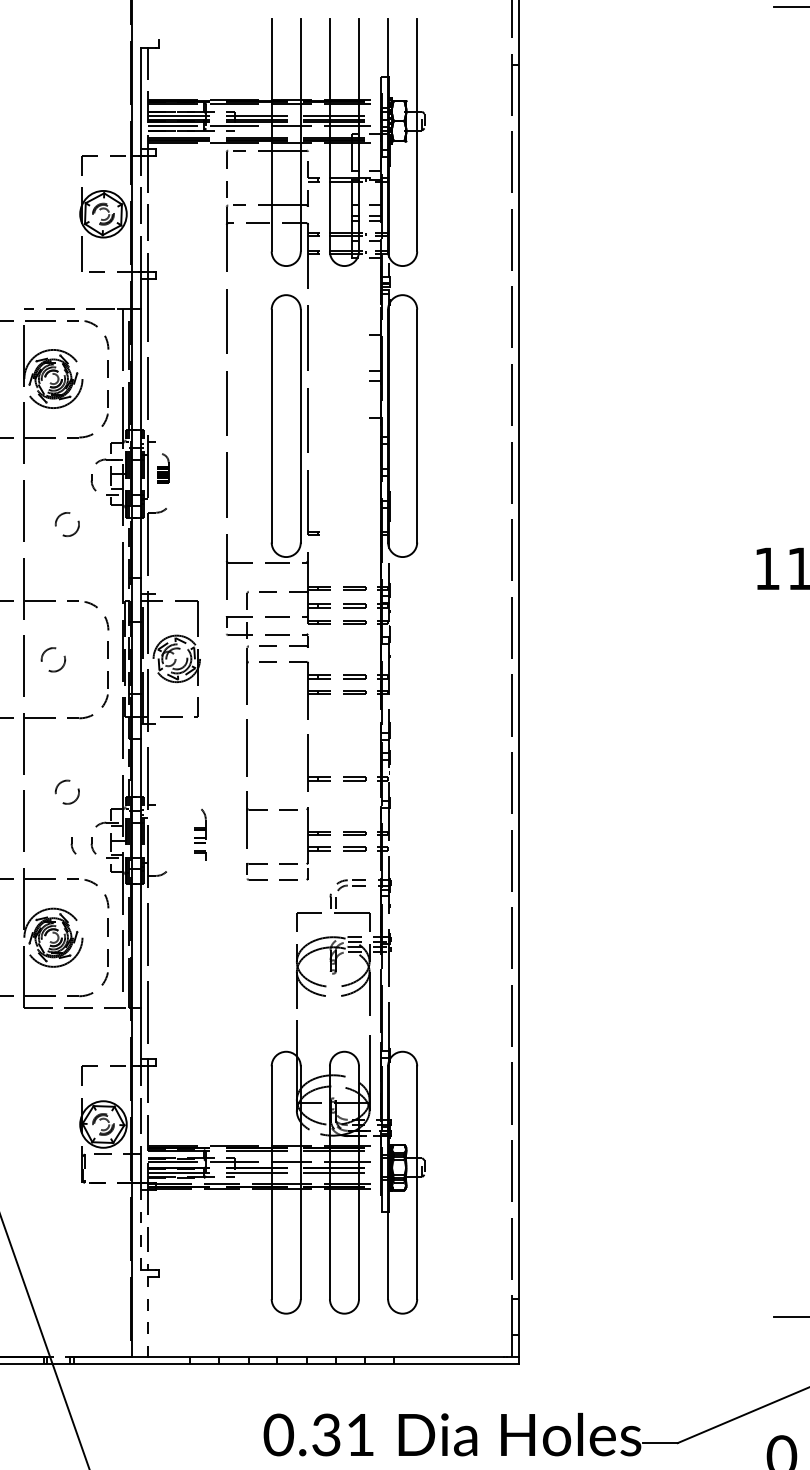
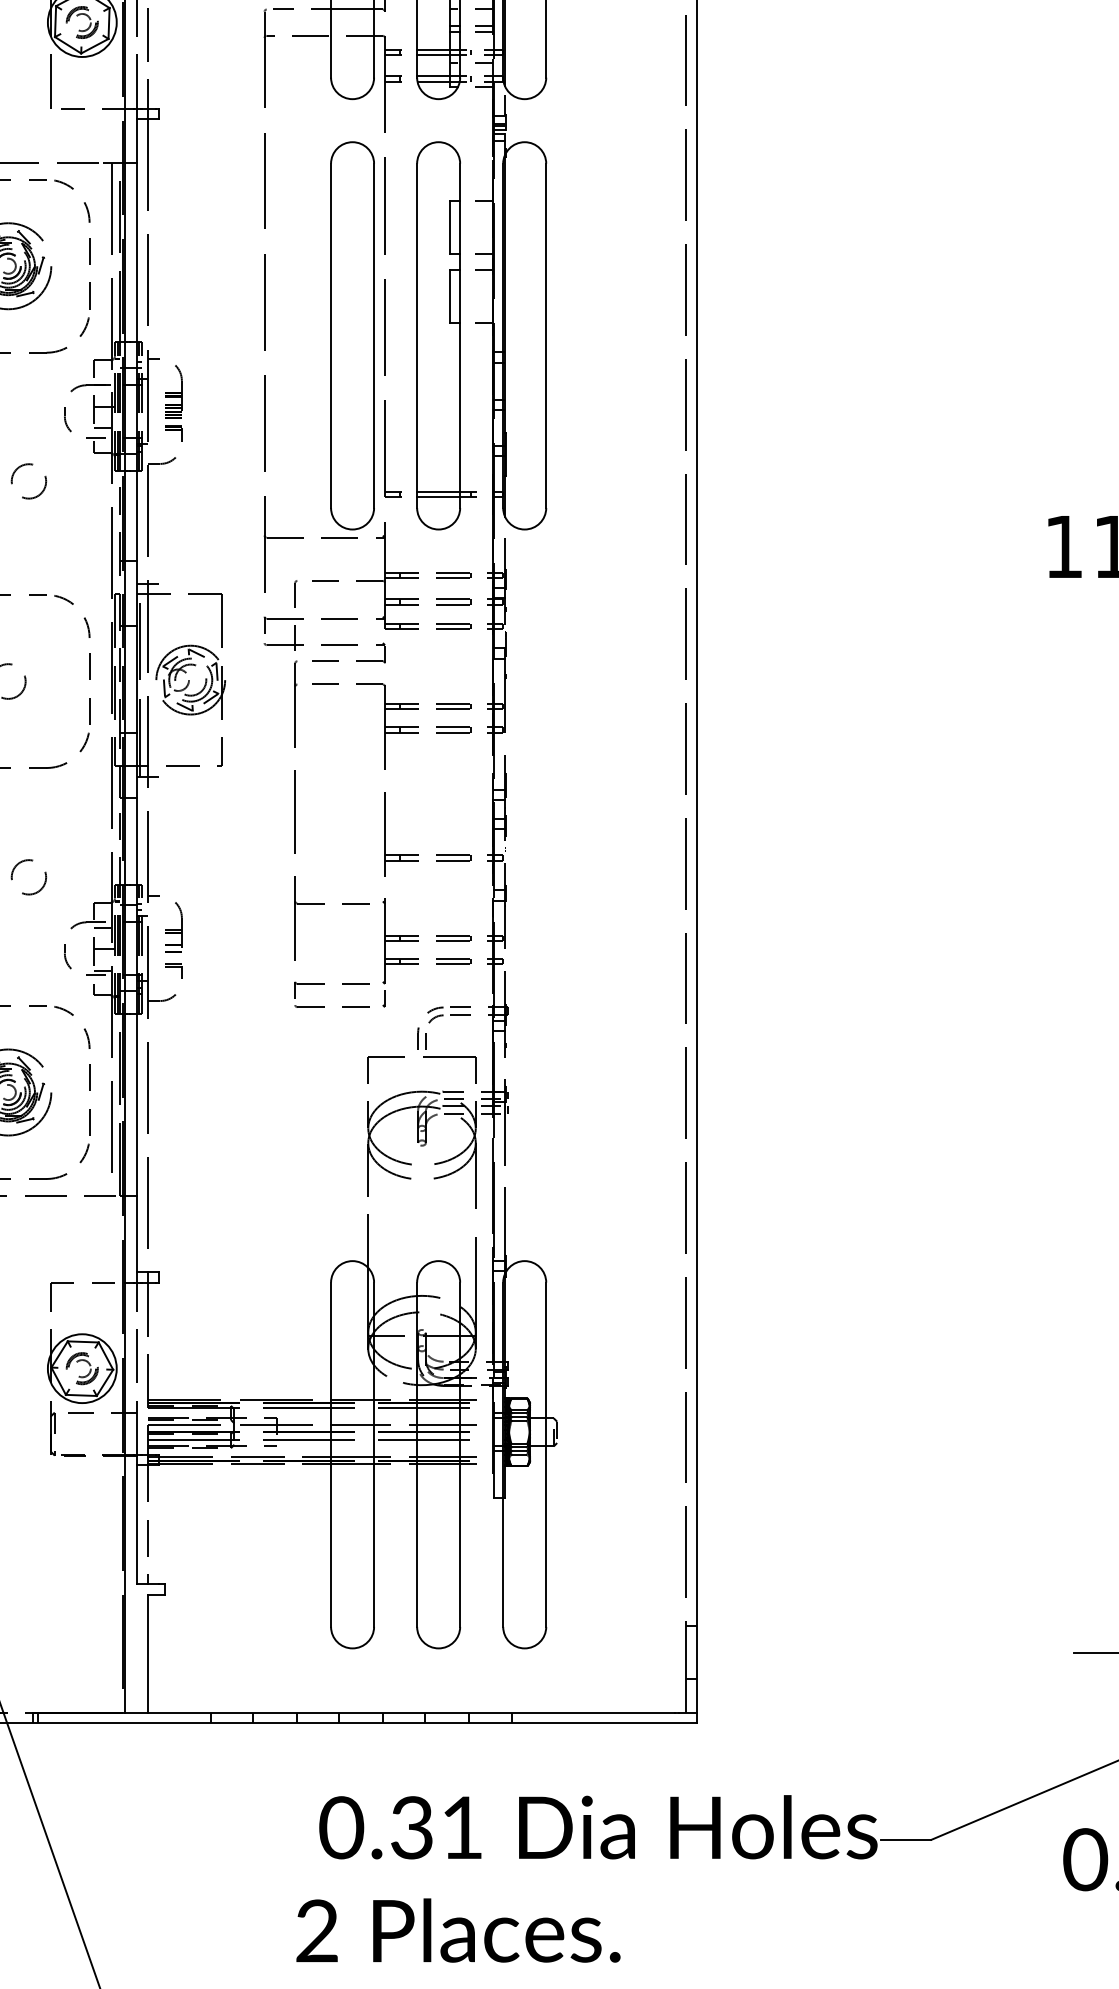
part: (349, 425) -> (446, 334), added
part: (165, 471) -> (174, 402), size x1.67
part: (200, 834) -> (174, 939), moved
part: (73, 845) -> (37, 956), removed
line: (140, 1229) -> (137, 1523), dashed -> solid
line: (148, 1317) -> (148, 1654), dashed -> solid

